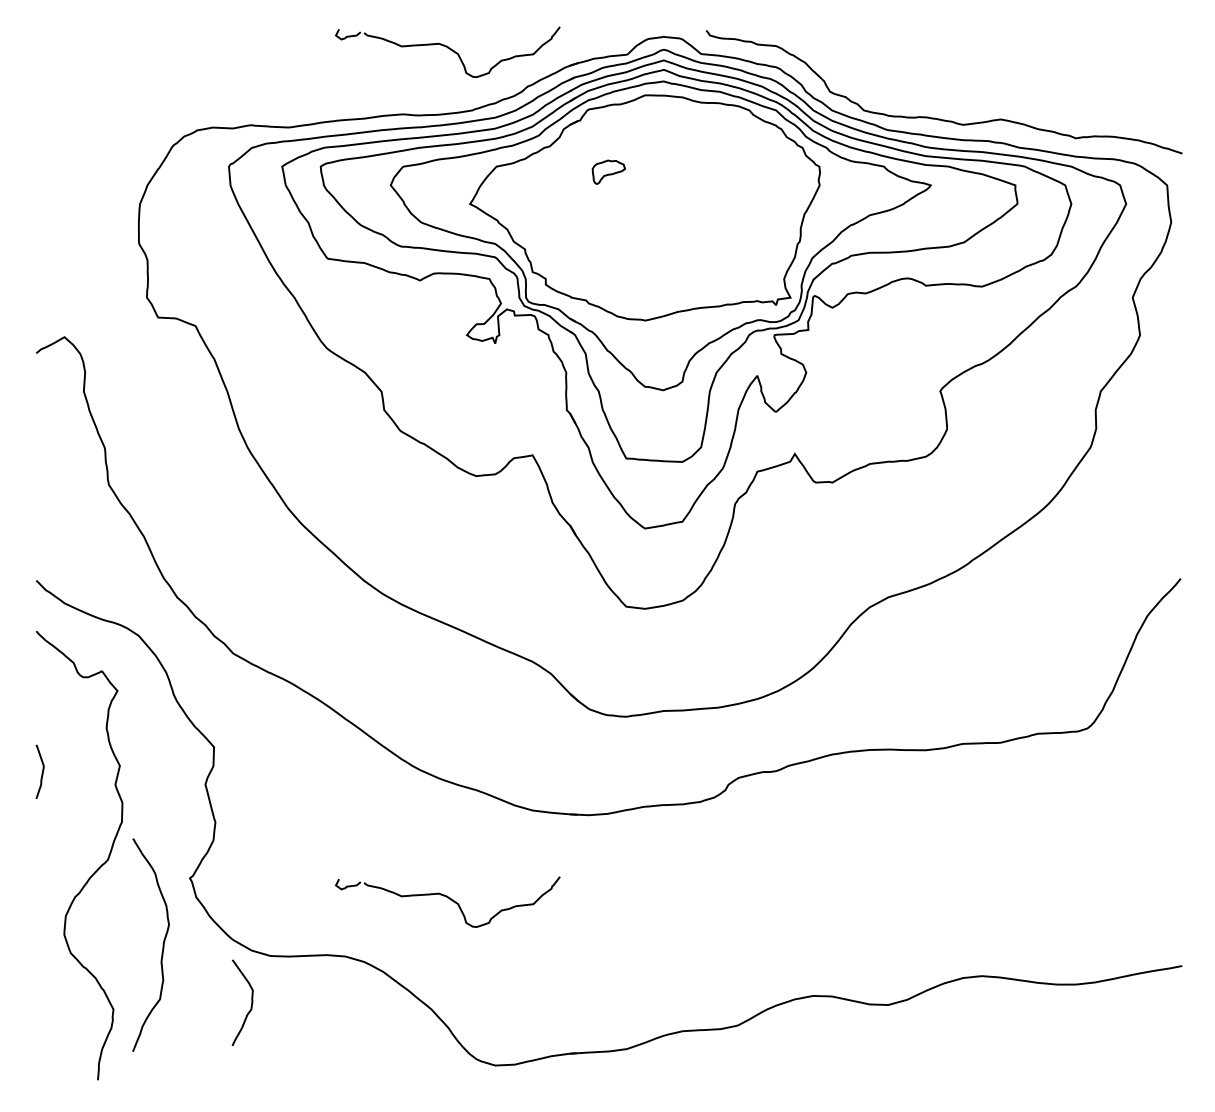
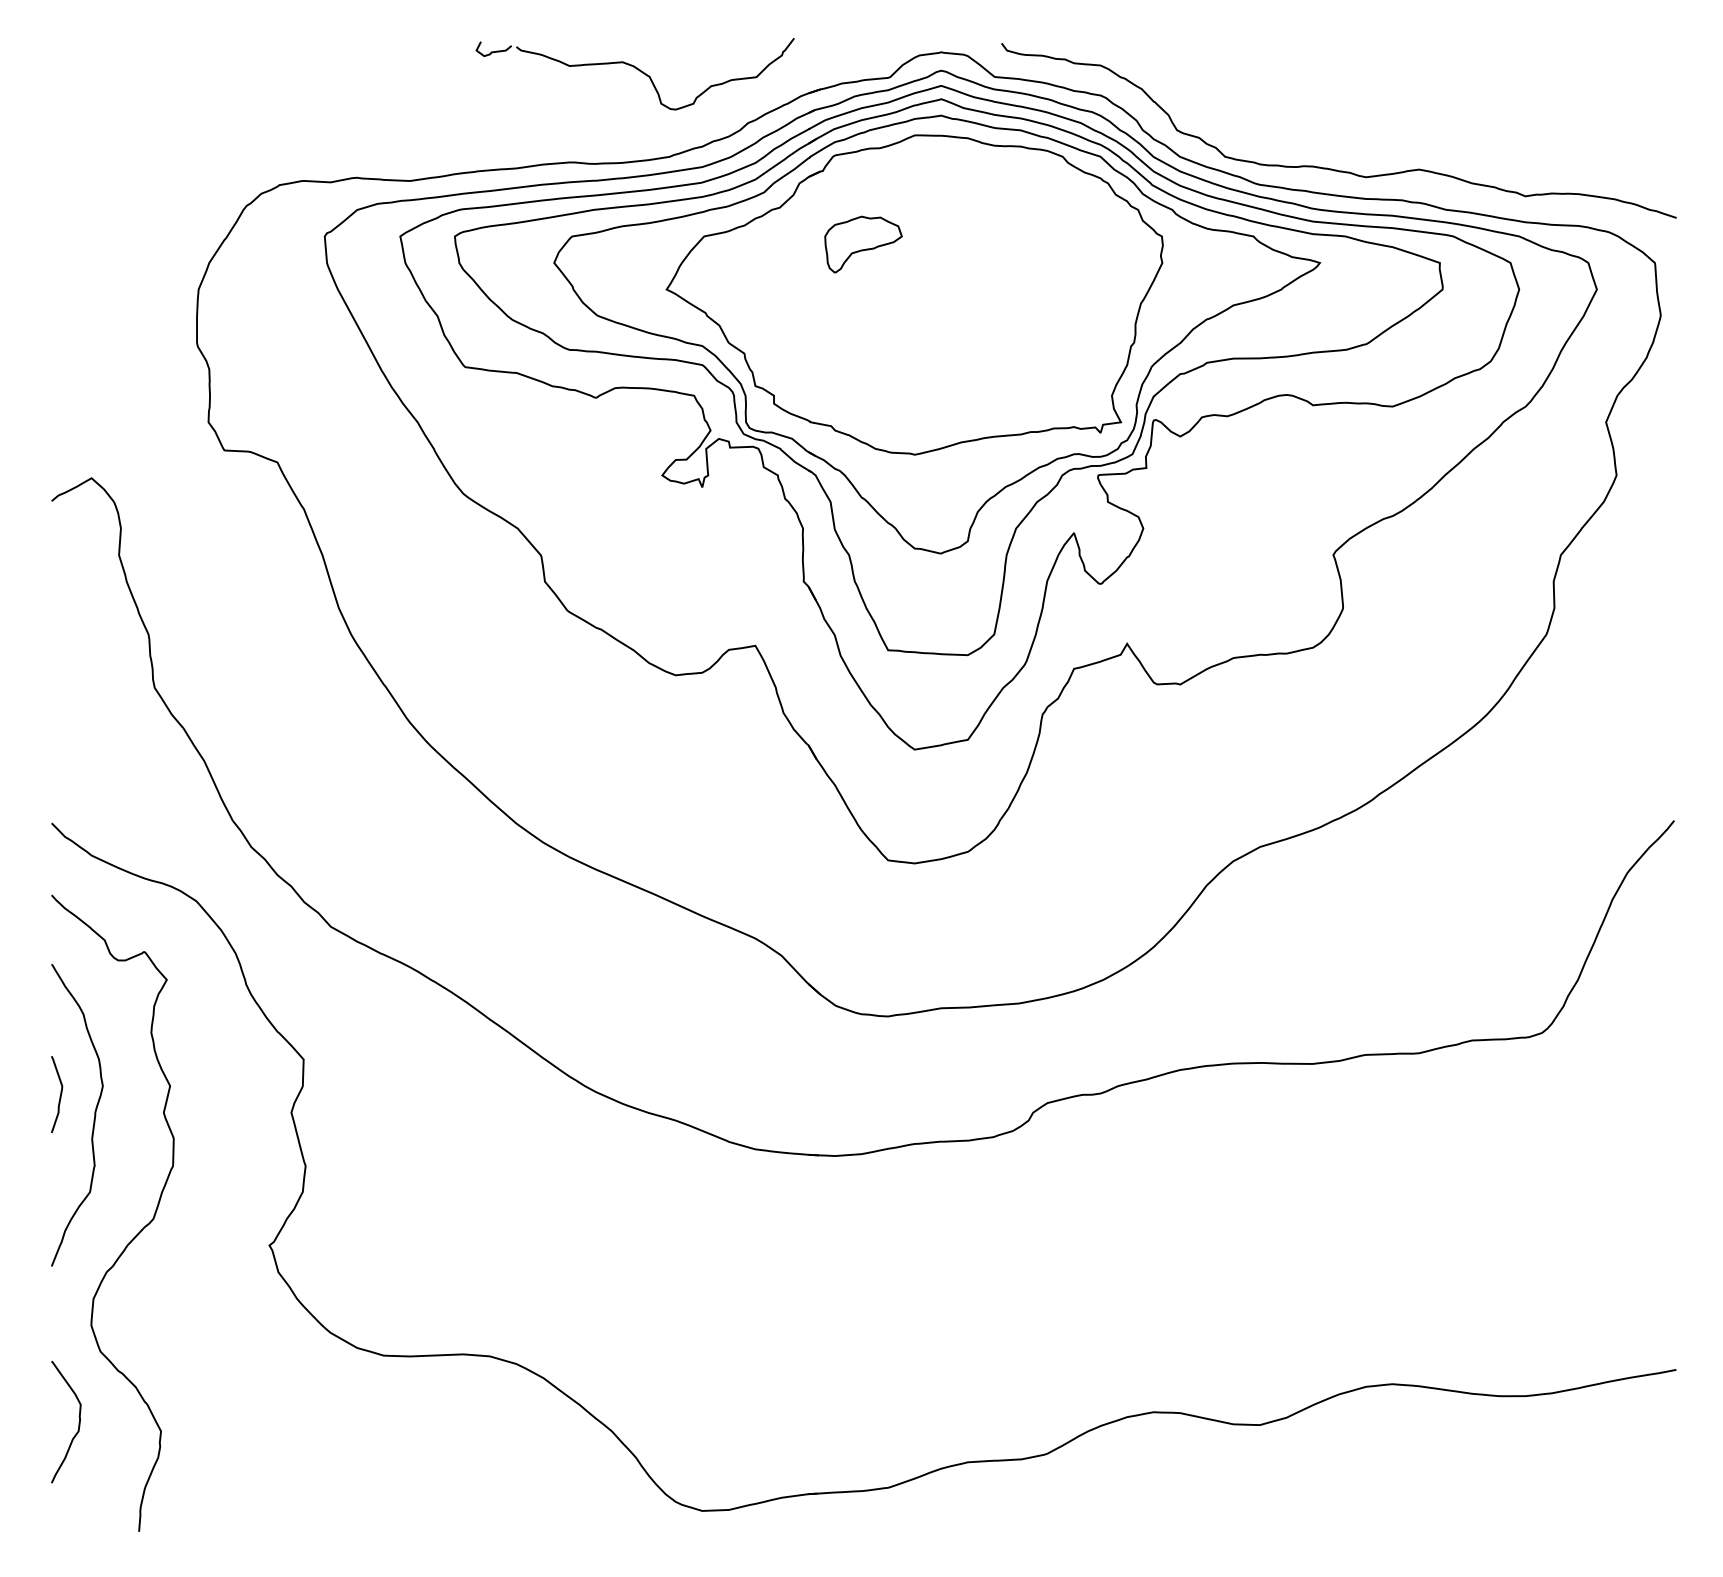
part: (608, 172) -> (863, 244), size x1.67
part: (447, 902) -> (634, 1279), removed
curve: (162, 948) -> (93, 1119), moved
curve: (251, 1003) -> (78, 1422), moved

